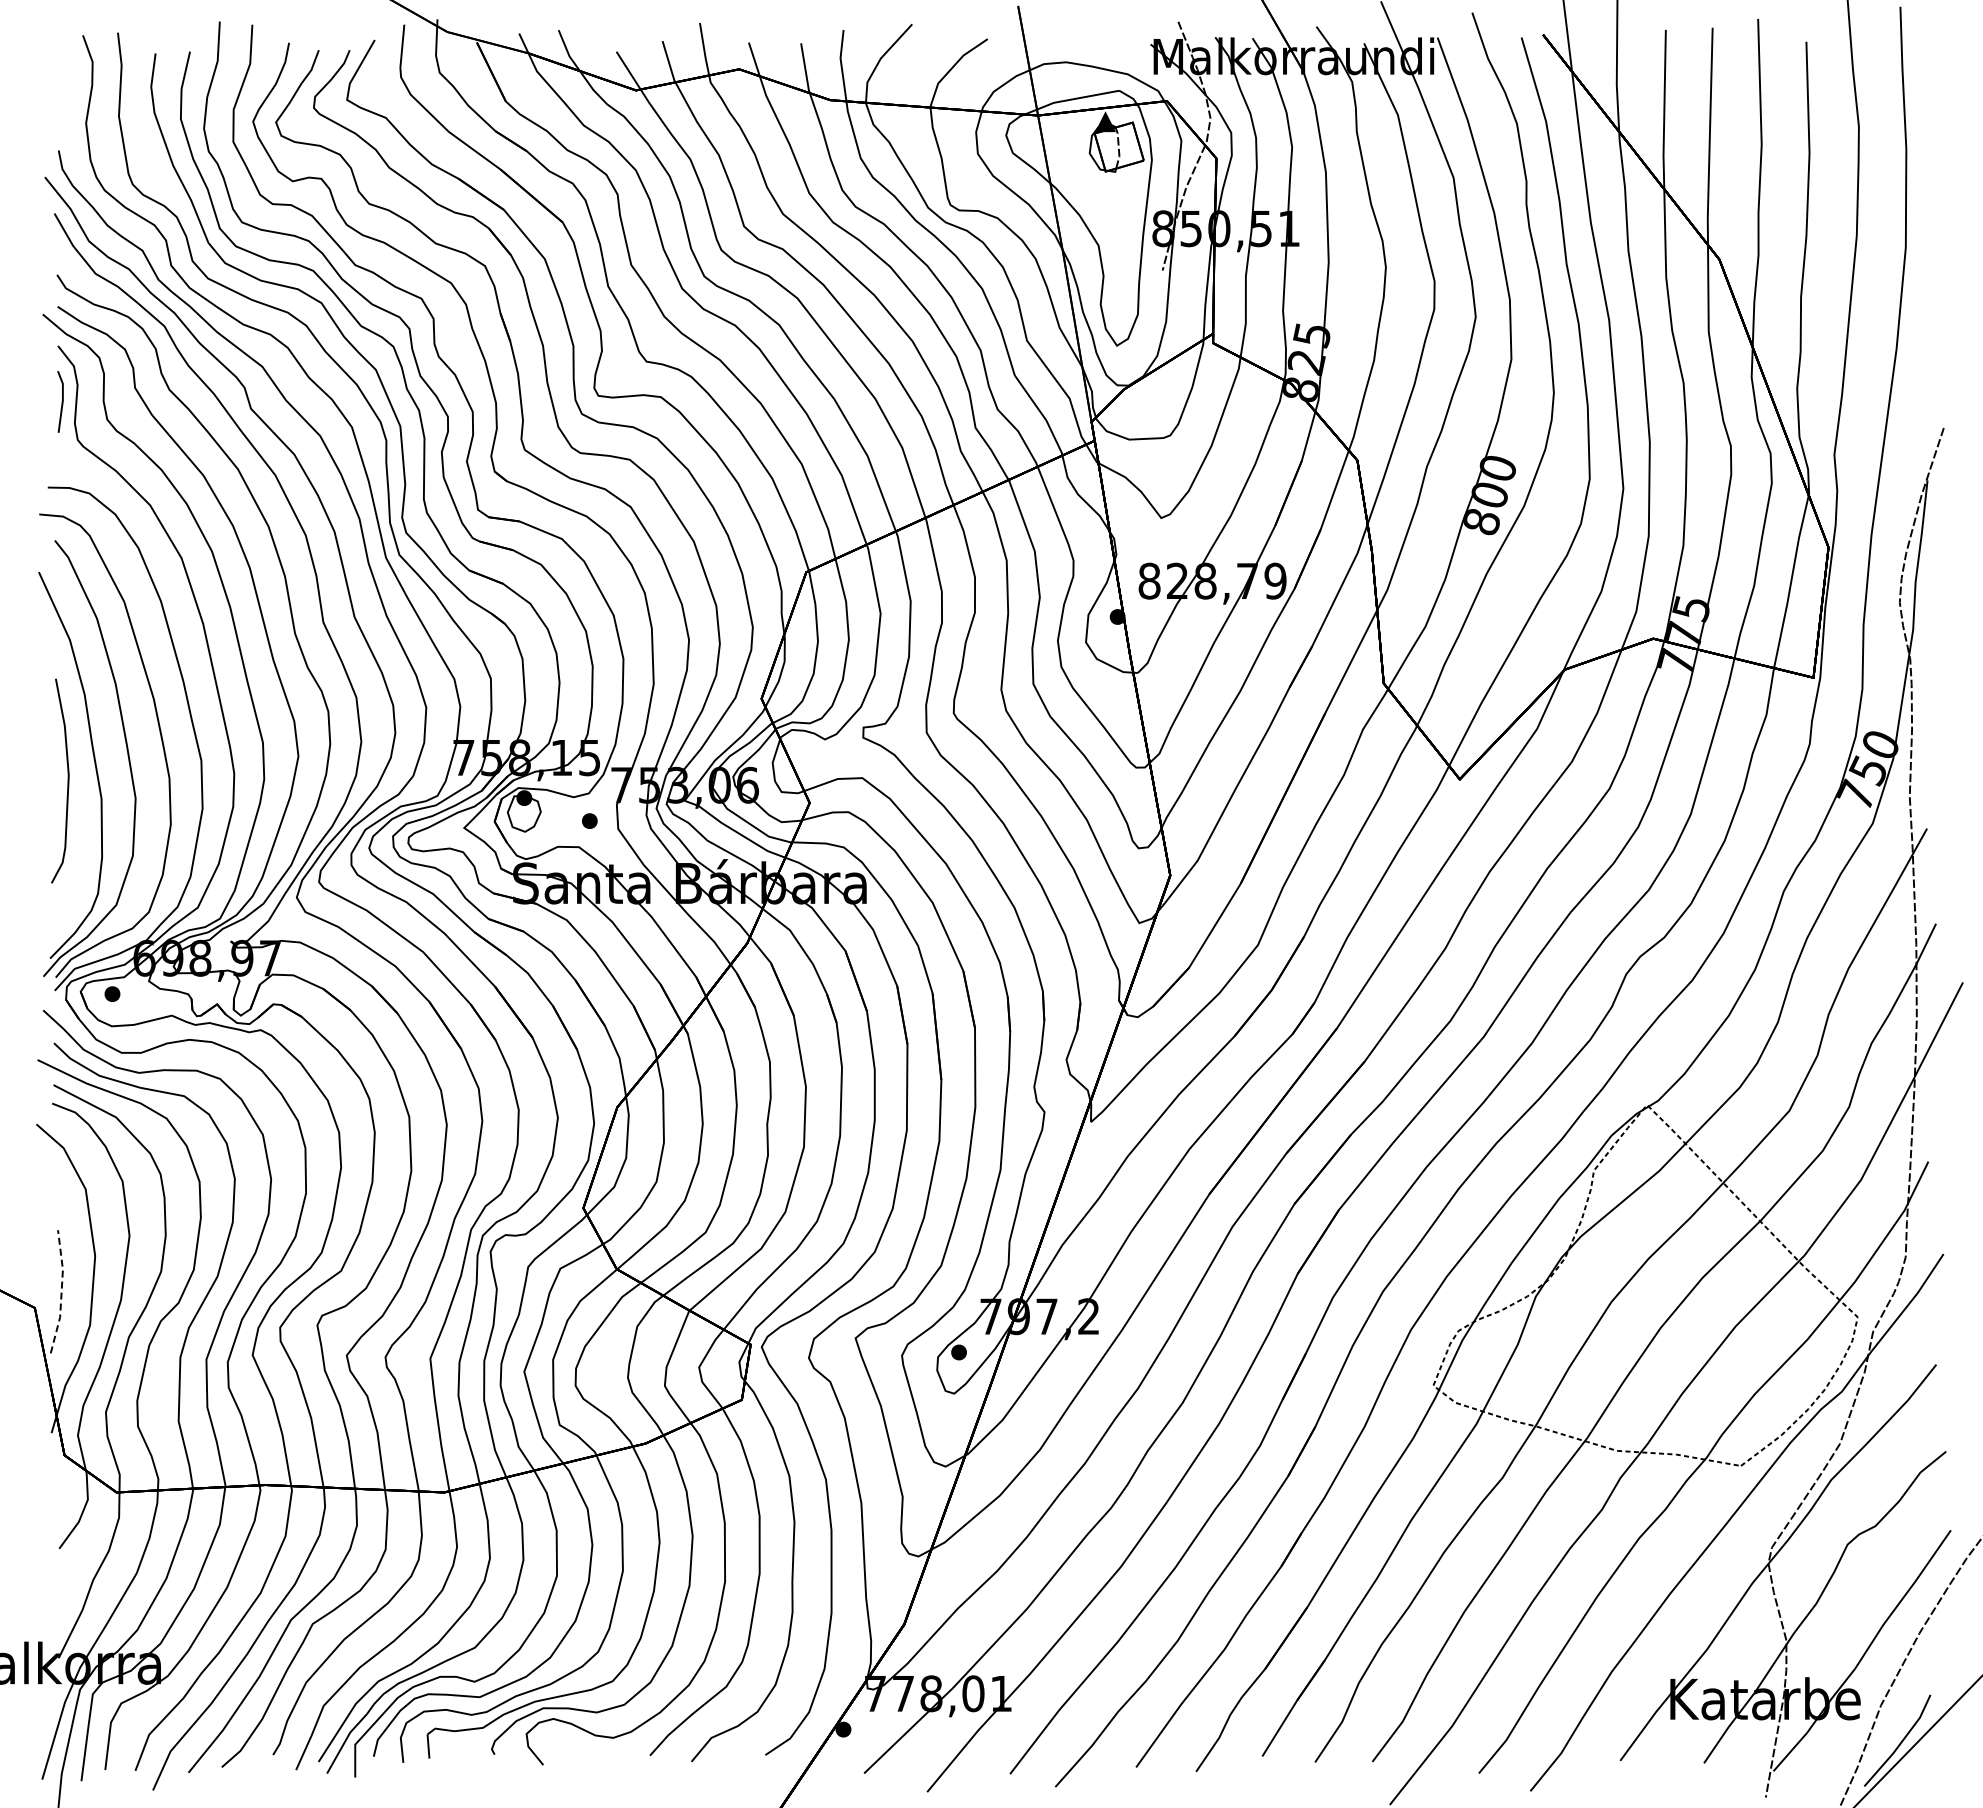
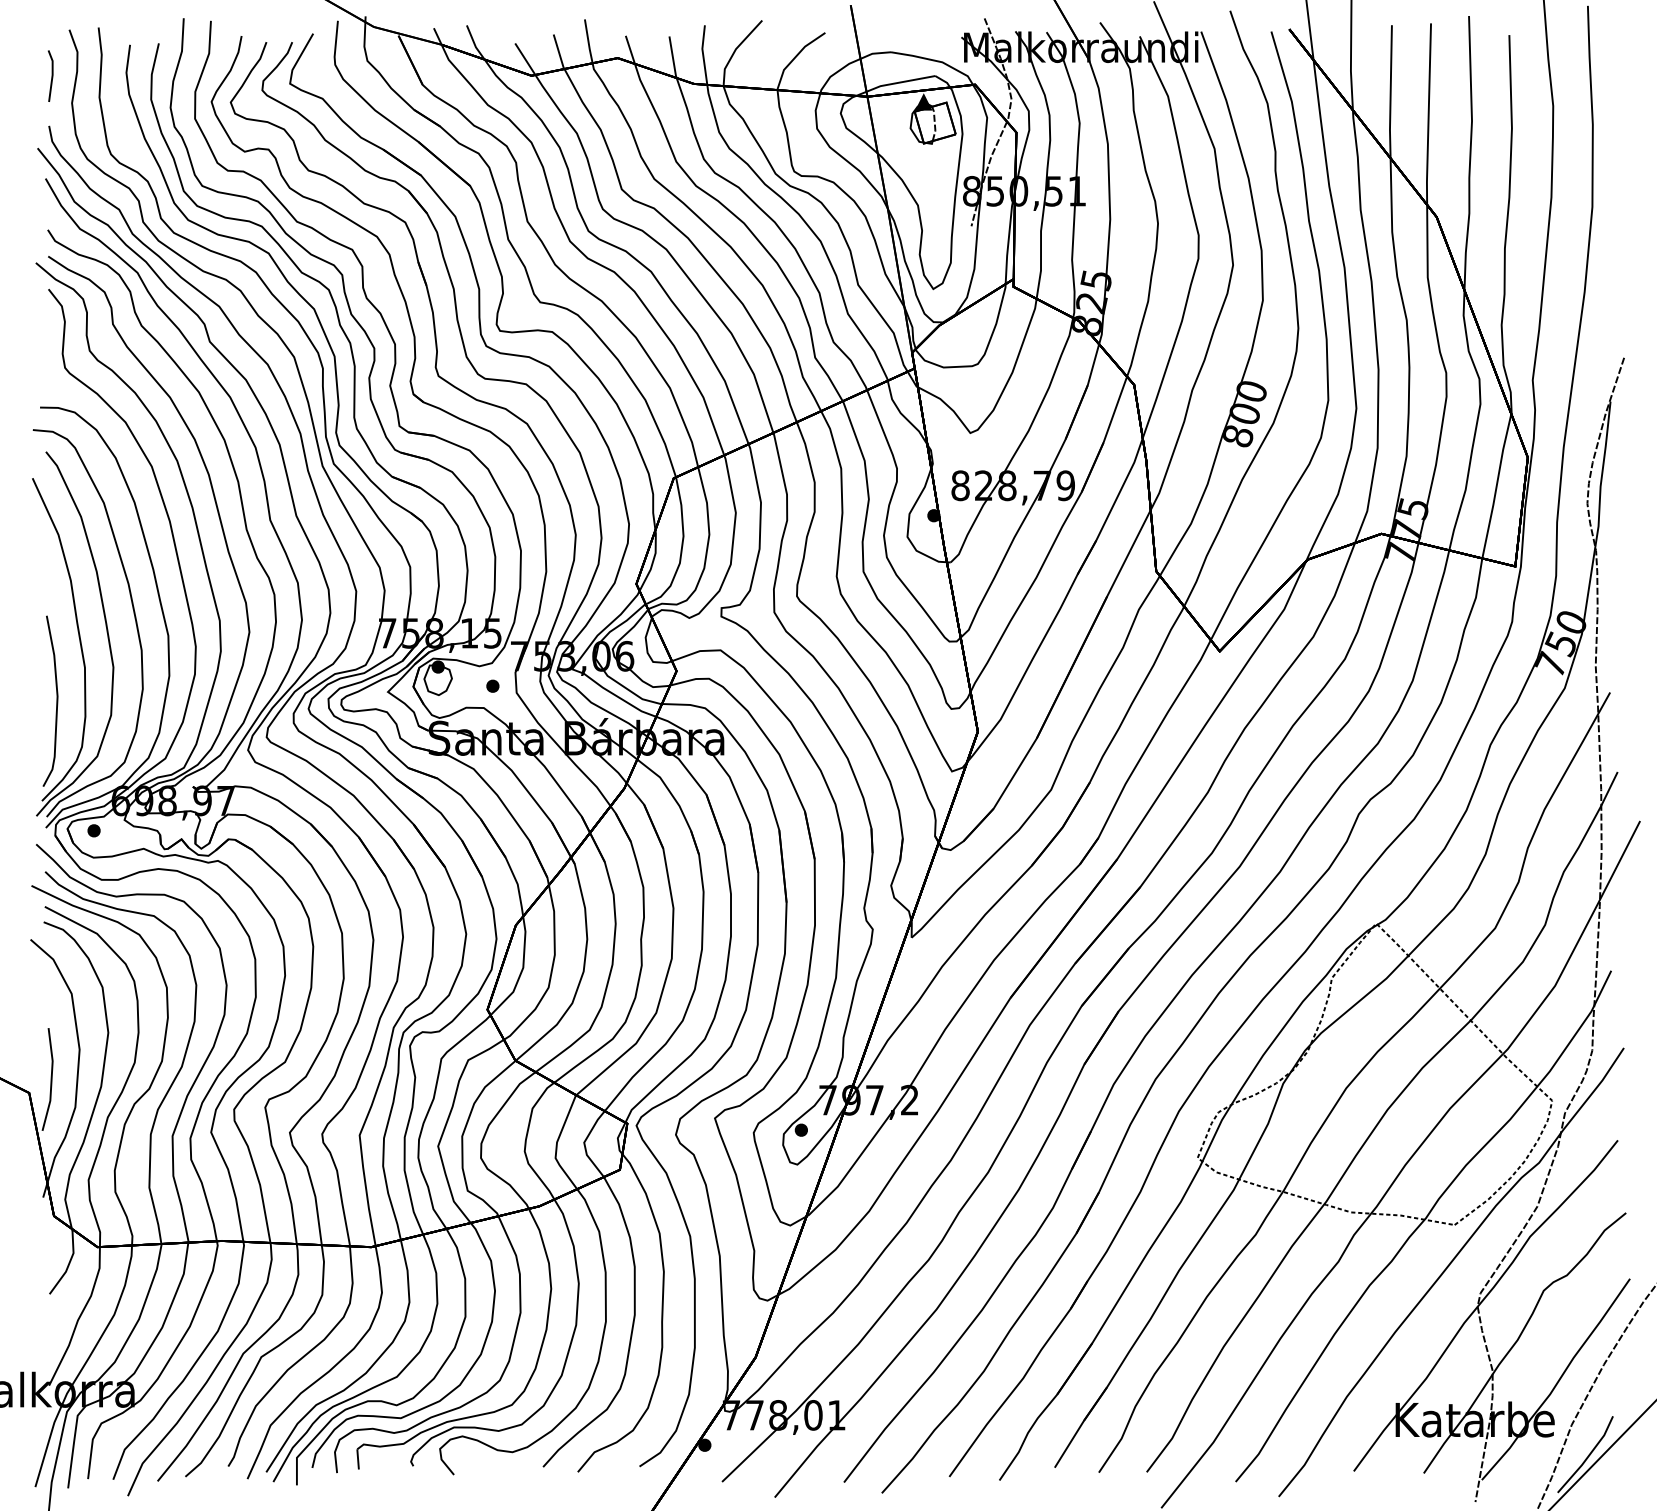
line: (61, 401) -> (51, 75), moved
curve: (67, 780) -> (56, 700), moved
line: (61, 1292) -> (51, 1080), dashed -> solid

